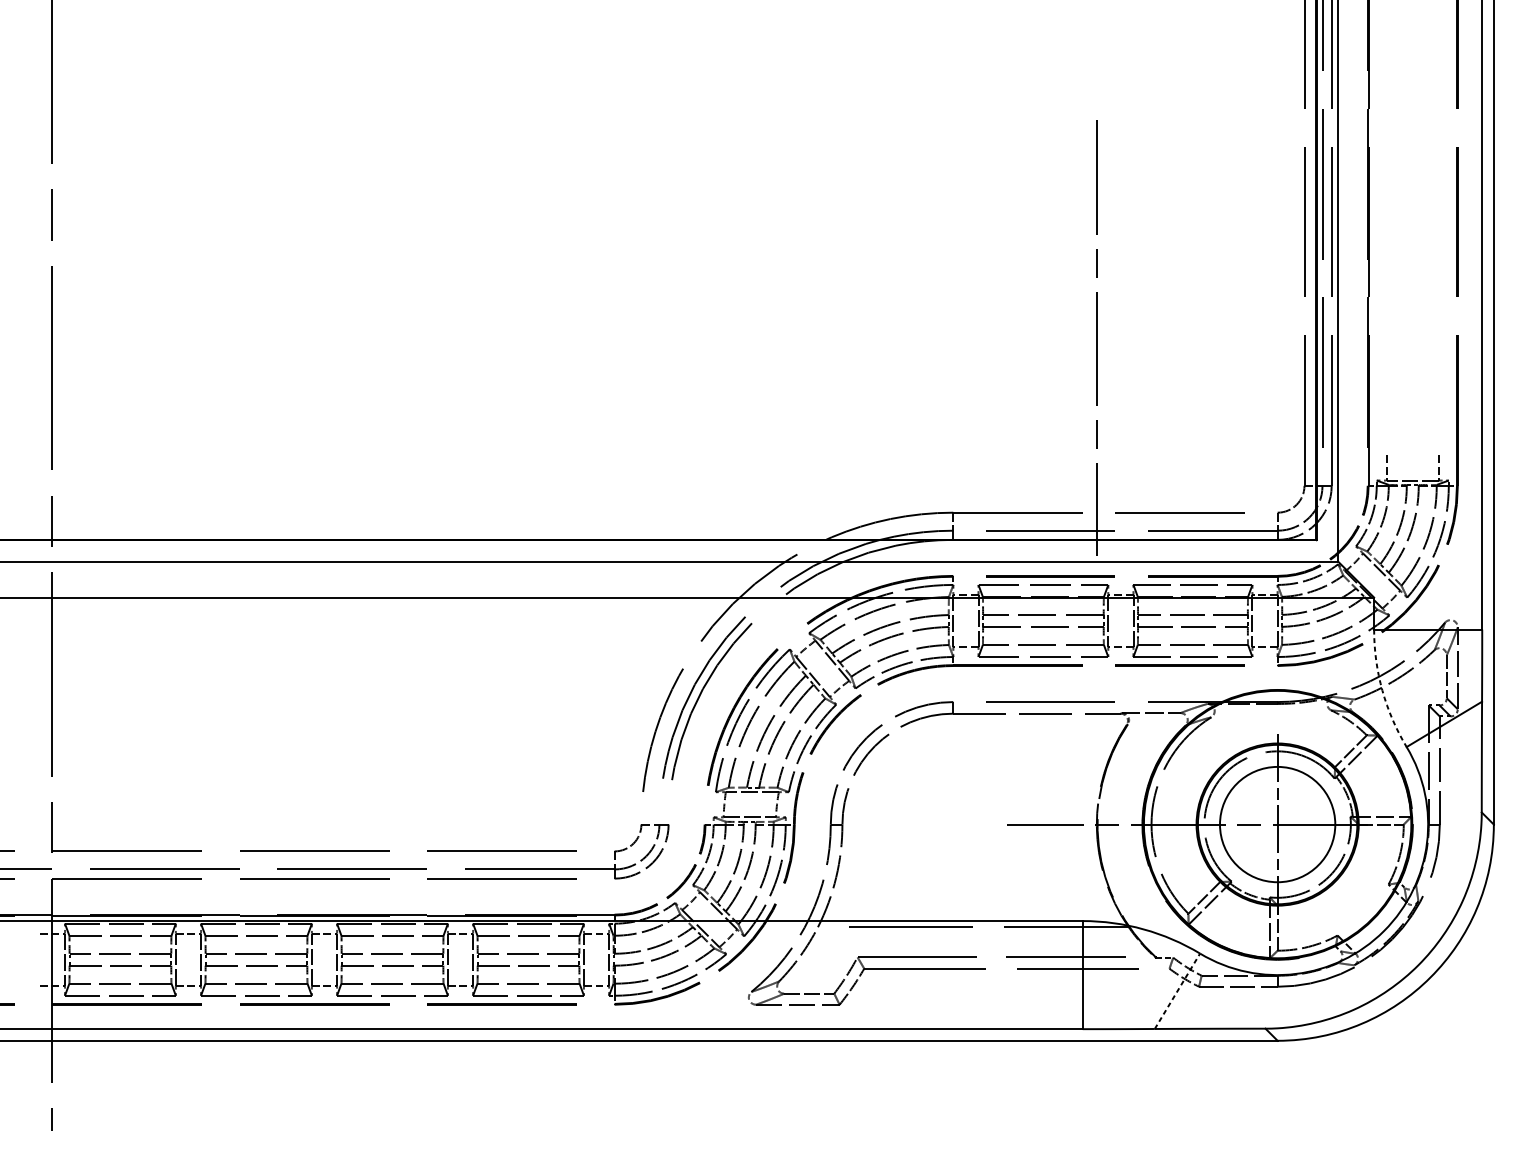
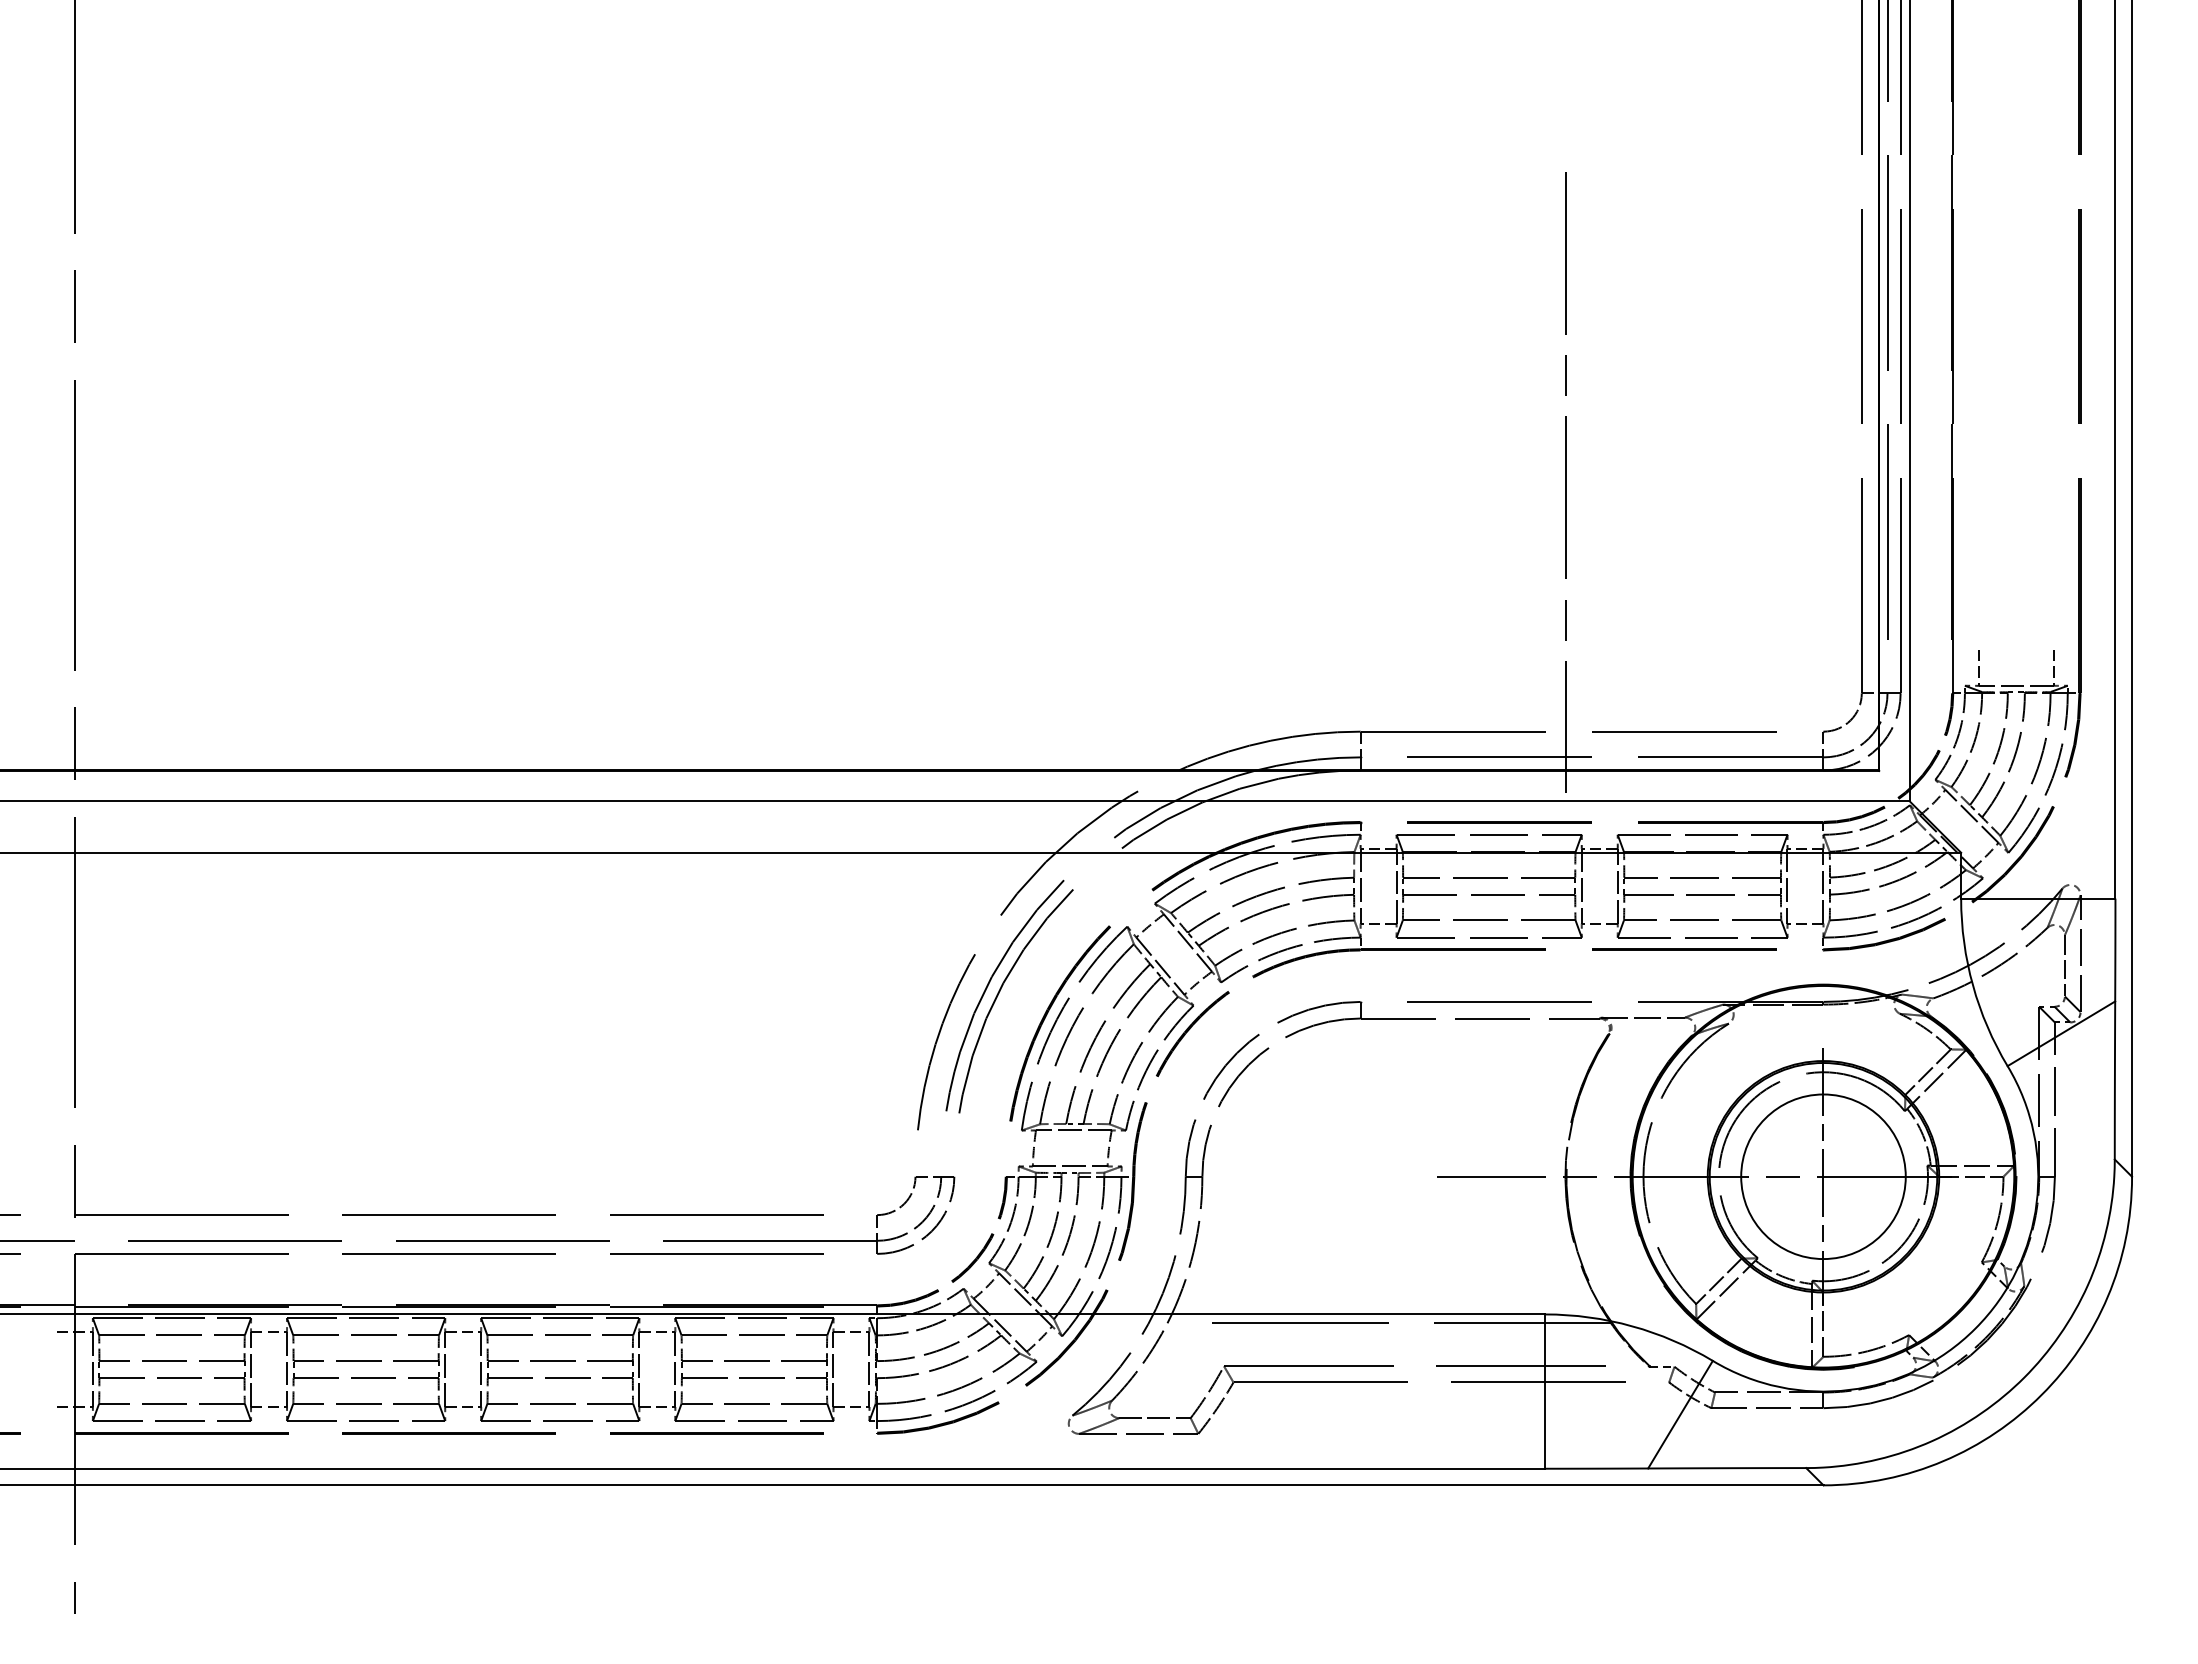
arc: (1382, 690) -> (1972, 985), dashed -> solid
line: (1177, 991) -> (1680, 1414), dashed -> solid

